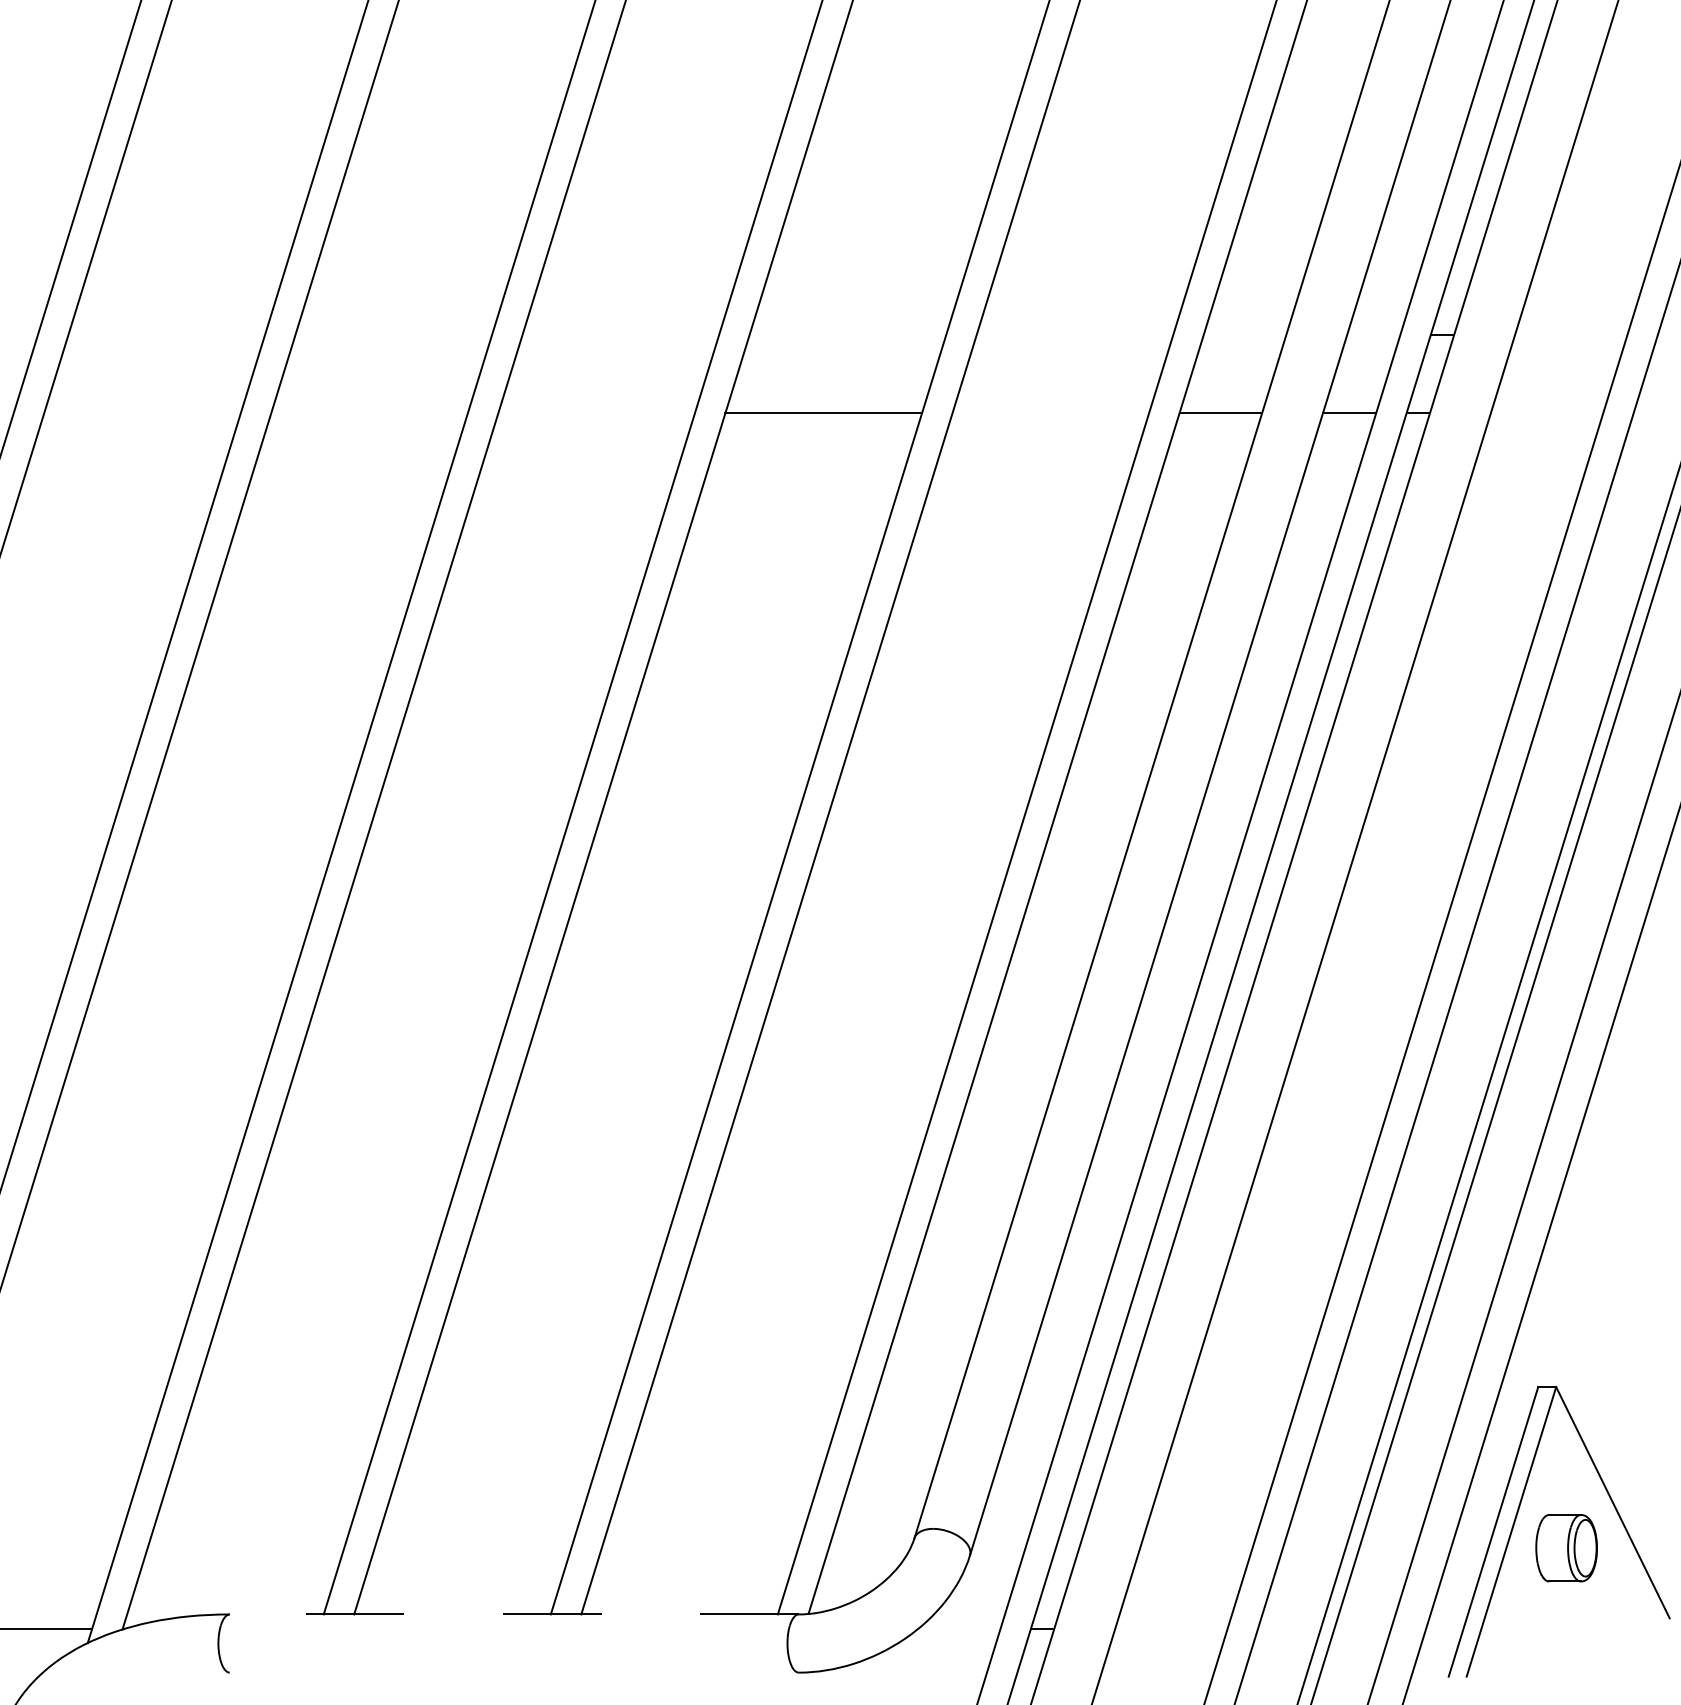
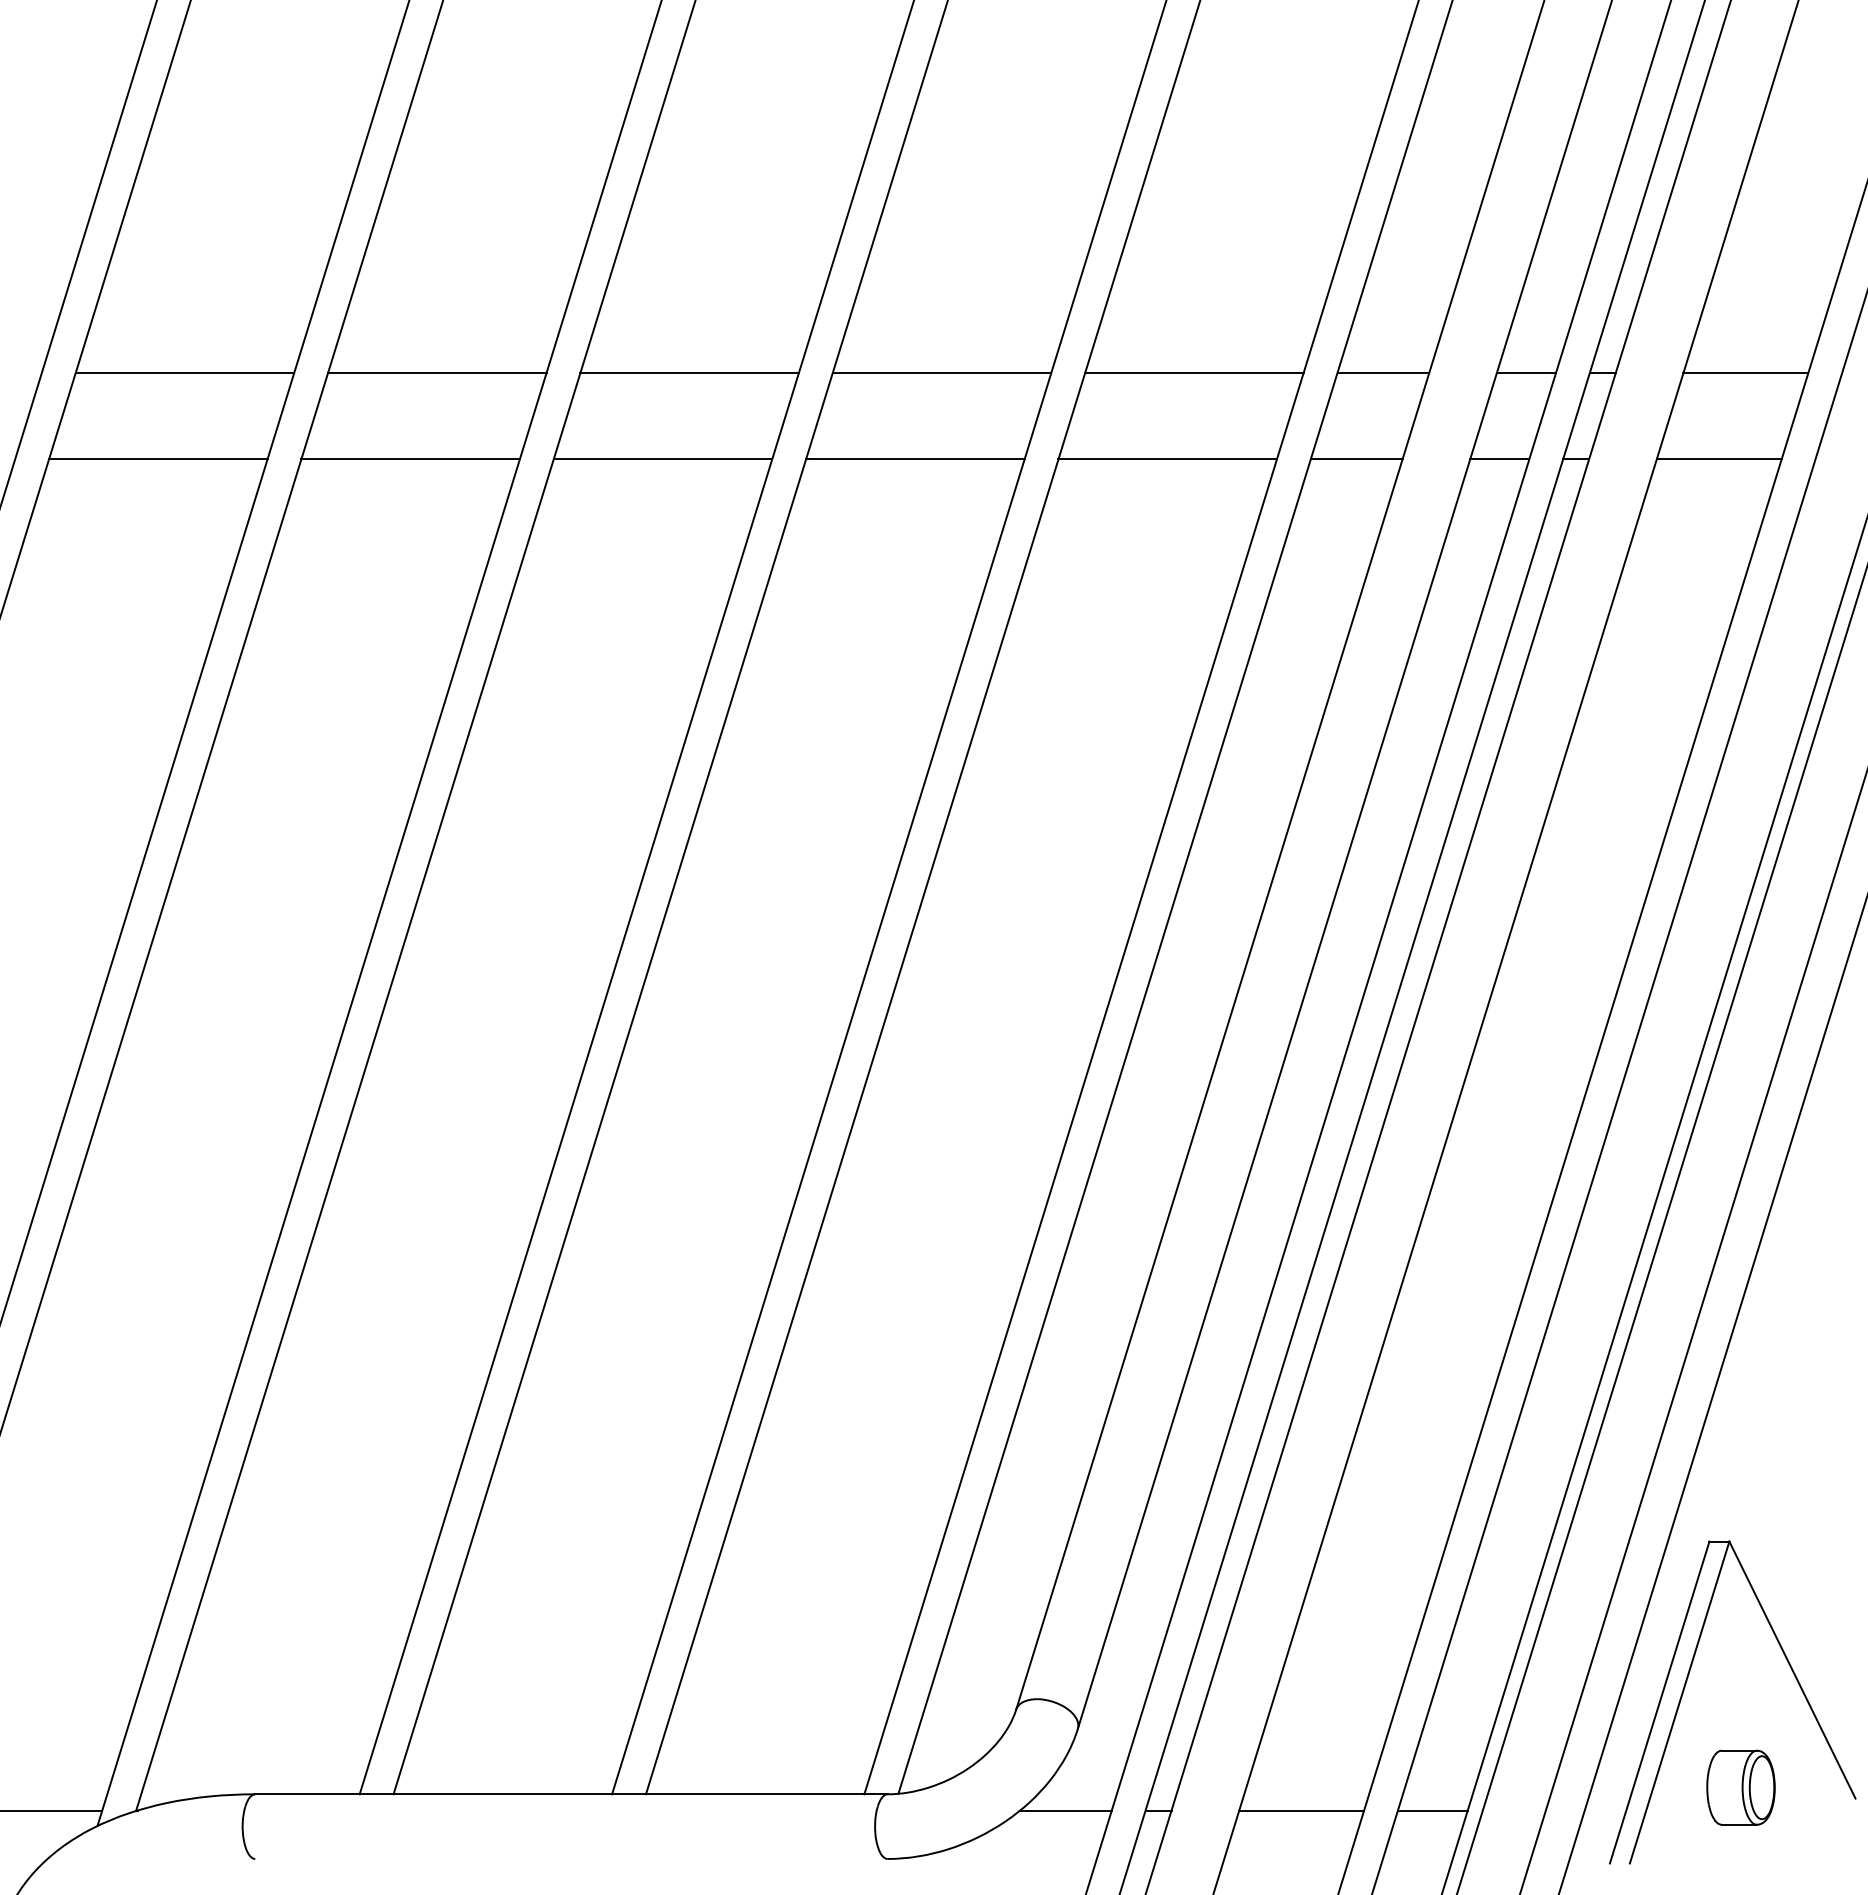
line: (166, 335) -> (184, 372), added
line: (393, 335) -> (437, 372), added
line: (620, 335) -> (689, 372), added
line: (847, 335) -> (941, 372), added
line: (1074, 335) -> (1194, 372), added
line: (1244, 335) -> (1383, 372), added
line: (1373, 335) -> (1526, 372), added
line: (1570, 335) -> (1745, 372), added
line: (142, 413) -> (158, 459), added
line: (369, 413) -> (410, 459), added
line: (596, 413) -> (662, 459), added
line: (1050, 413) -> (1167, 459), added
line: (1546, 413) -> (1718, 459), added
part: (1566, 1548) -> (1740, 1787), moved
line: (513, 1614) -> (570, 1794), dashed -> solid
line: (958, 1629) -> (1065, 1810), added
line: (1171, 1629) -> (1301, 1810), added
line: (1289, 1629) -> (1432, 1810), added

